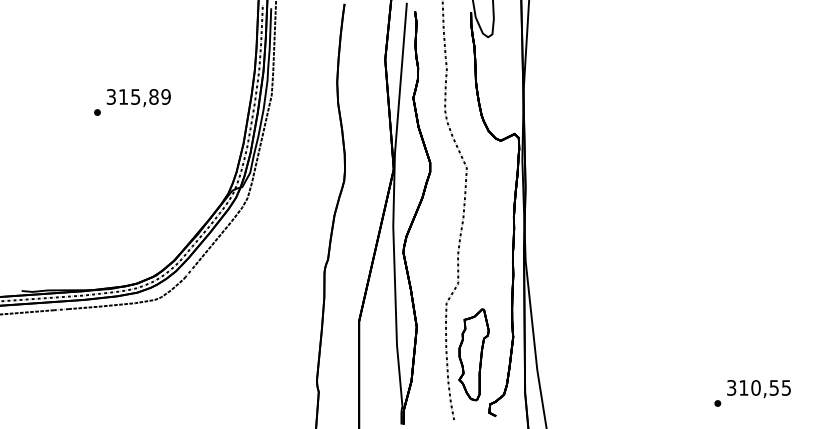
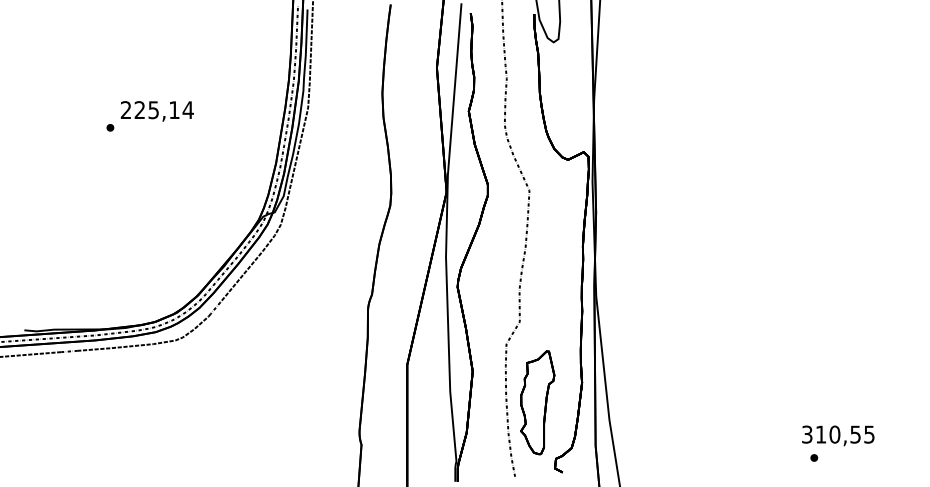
text: (138, 96) -> (156, 109), 315,89 -> 225,14
text: (758, 389) -> (837, 436), moved

